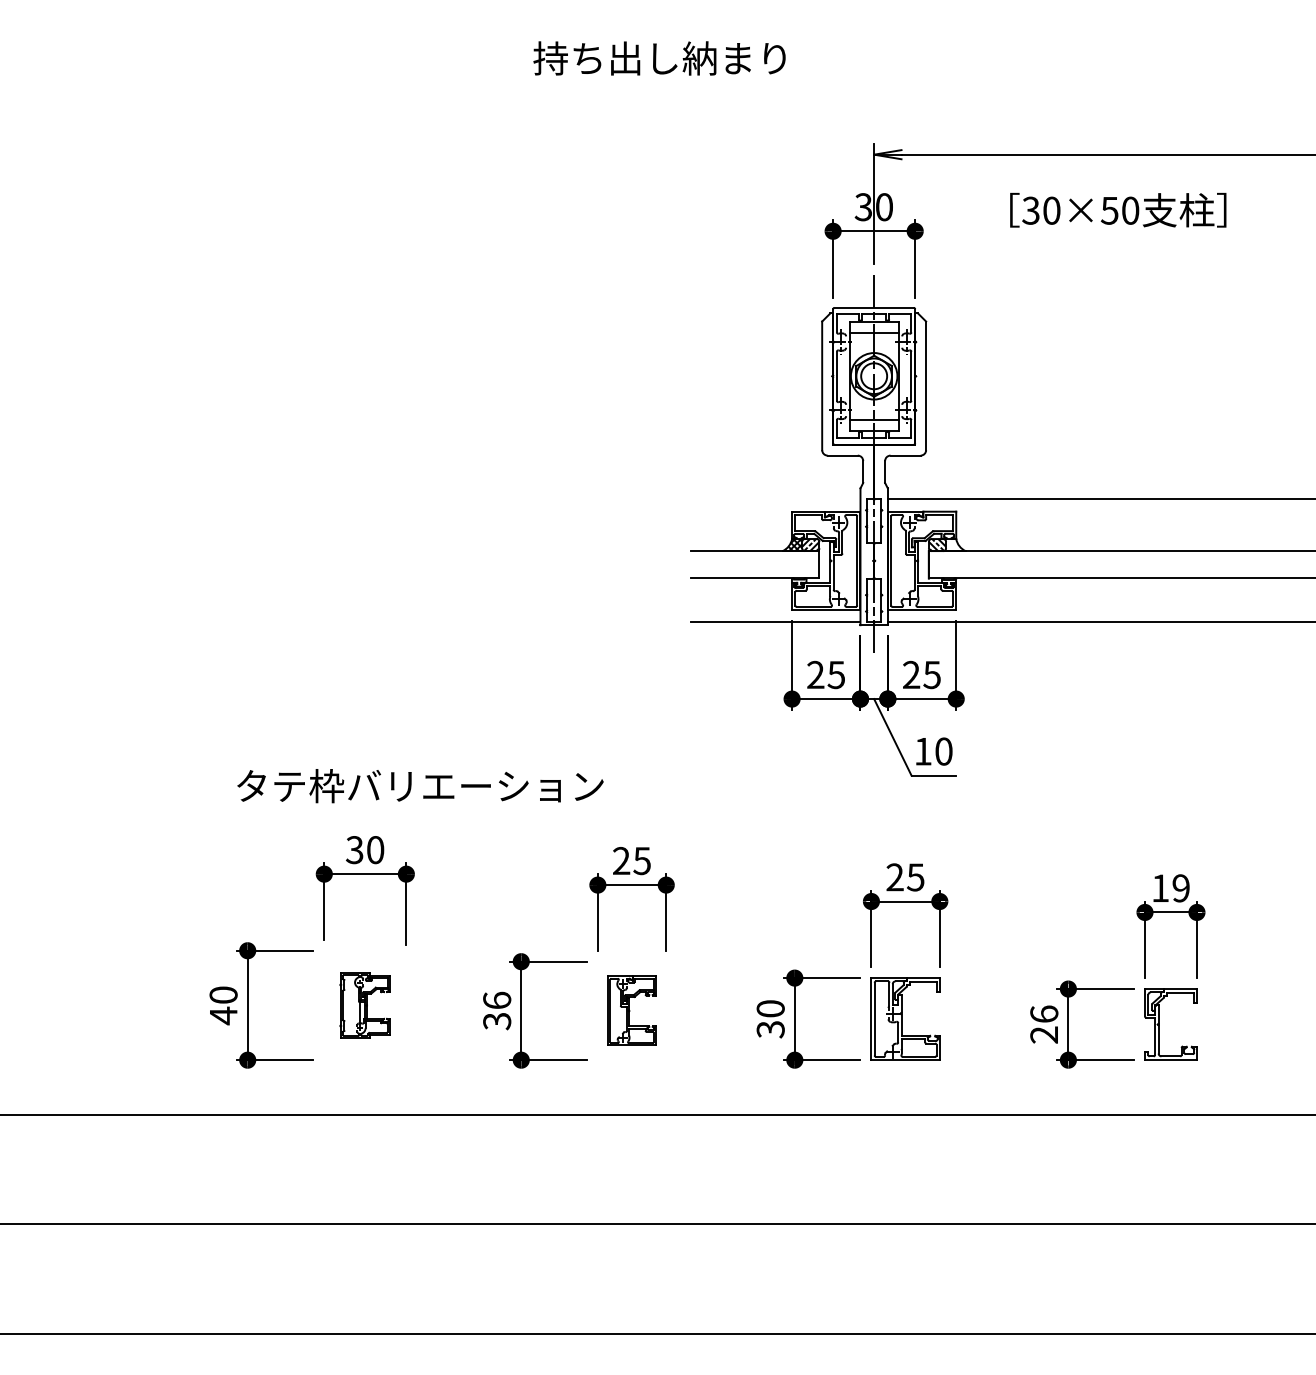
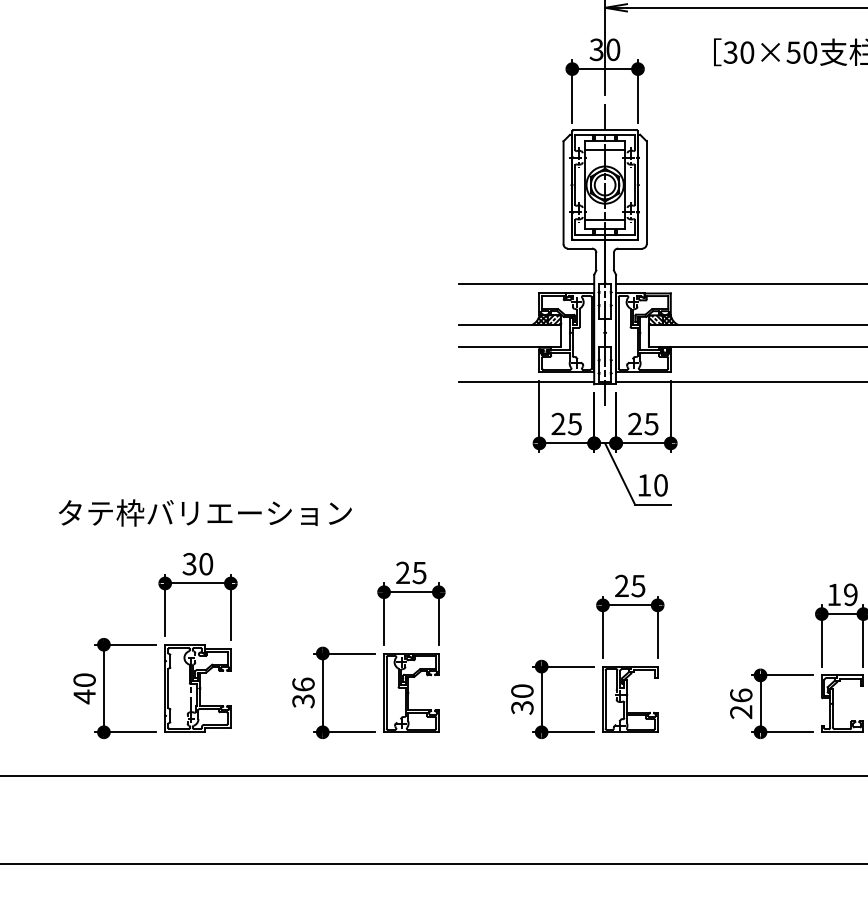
line: (775, 499) -> (526, 283), added
hatch: (955, 545) -> (670, 320), added
text: (420, 786) -> (205, 513), moved
part: (364, 1005) -> (197, 688), size x1.67
part: (631, 1010) -> (410, 692), size x1.43

